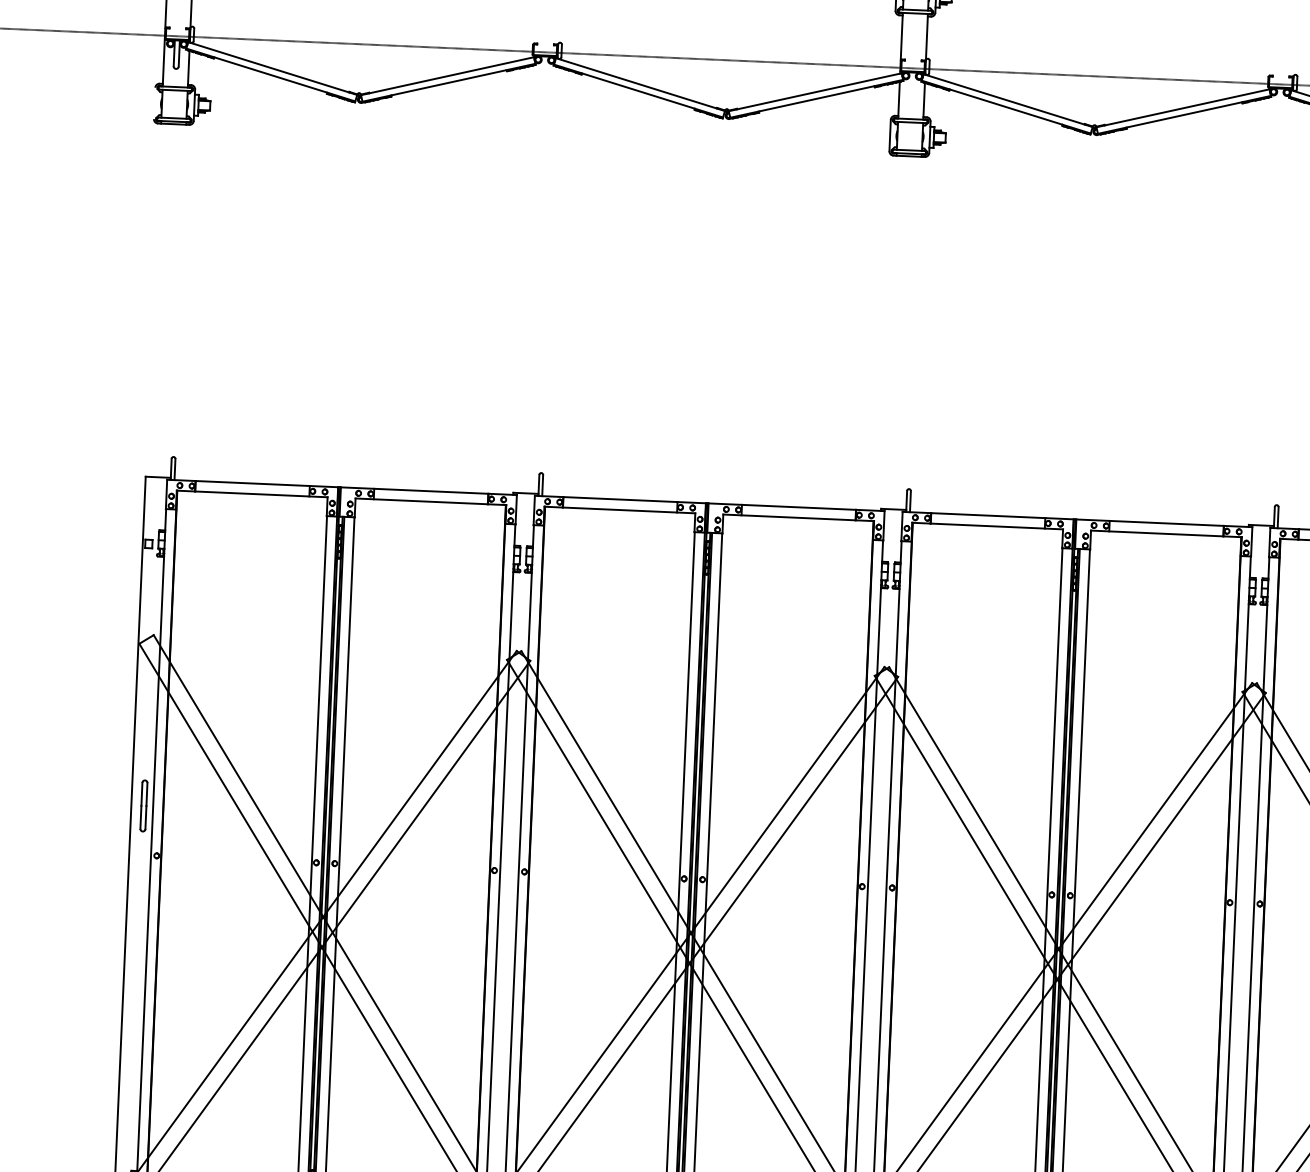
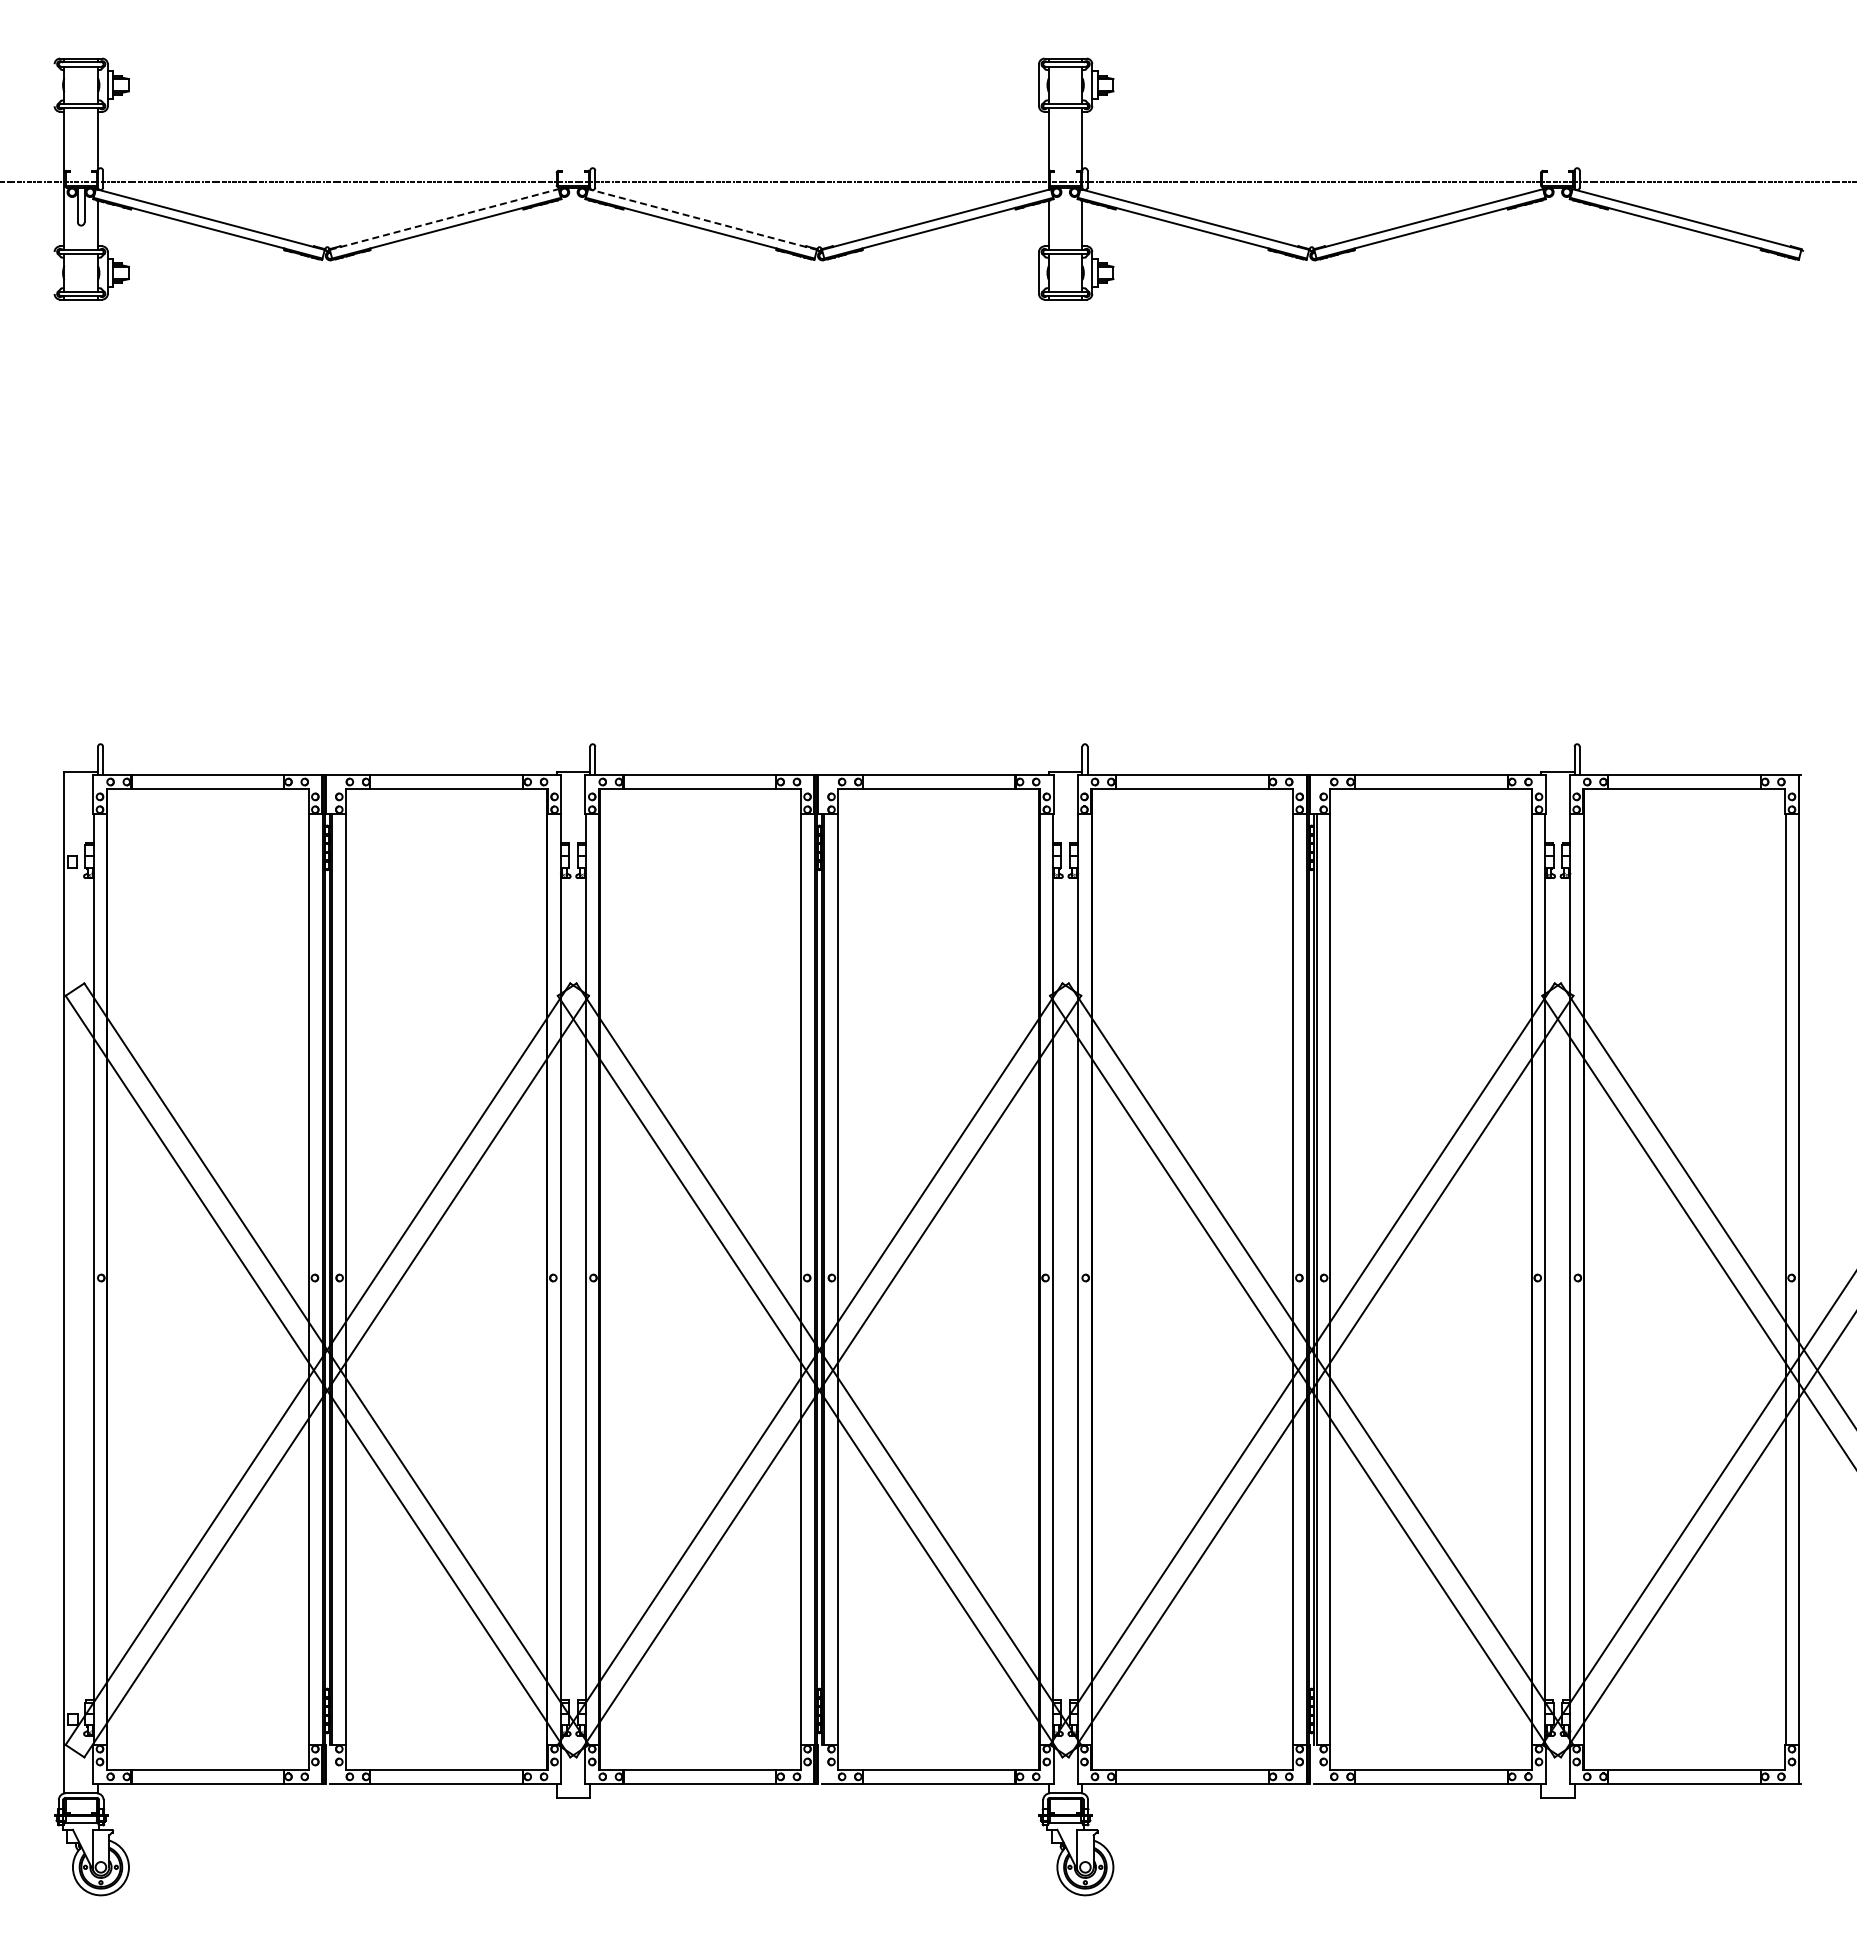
line: (447, 76) -> (444, 219), solid -> dashed
line: (640, 84) -> (702, 219), solid -> dashed
part: (144, 806) -> (81, 1212), removed

